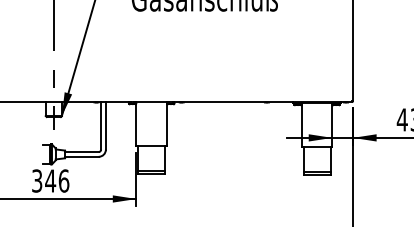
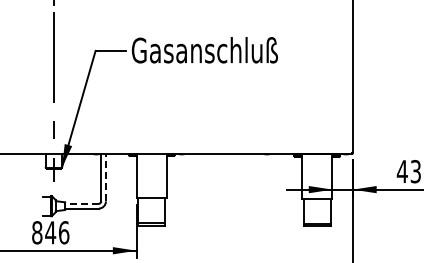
line: (105, 125) -> (105, 177), solid -> dashed
line: (82, 151) -> (82, 203), solid -> dashed
text: (37, 180) -> (37, 232), 346 -> 846

